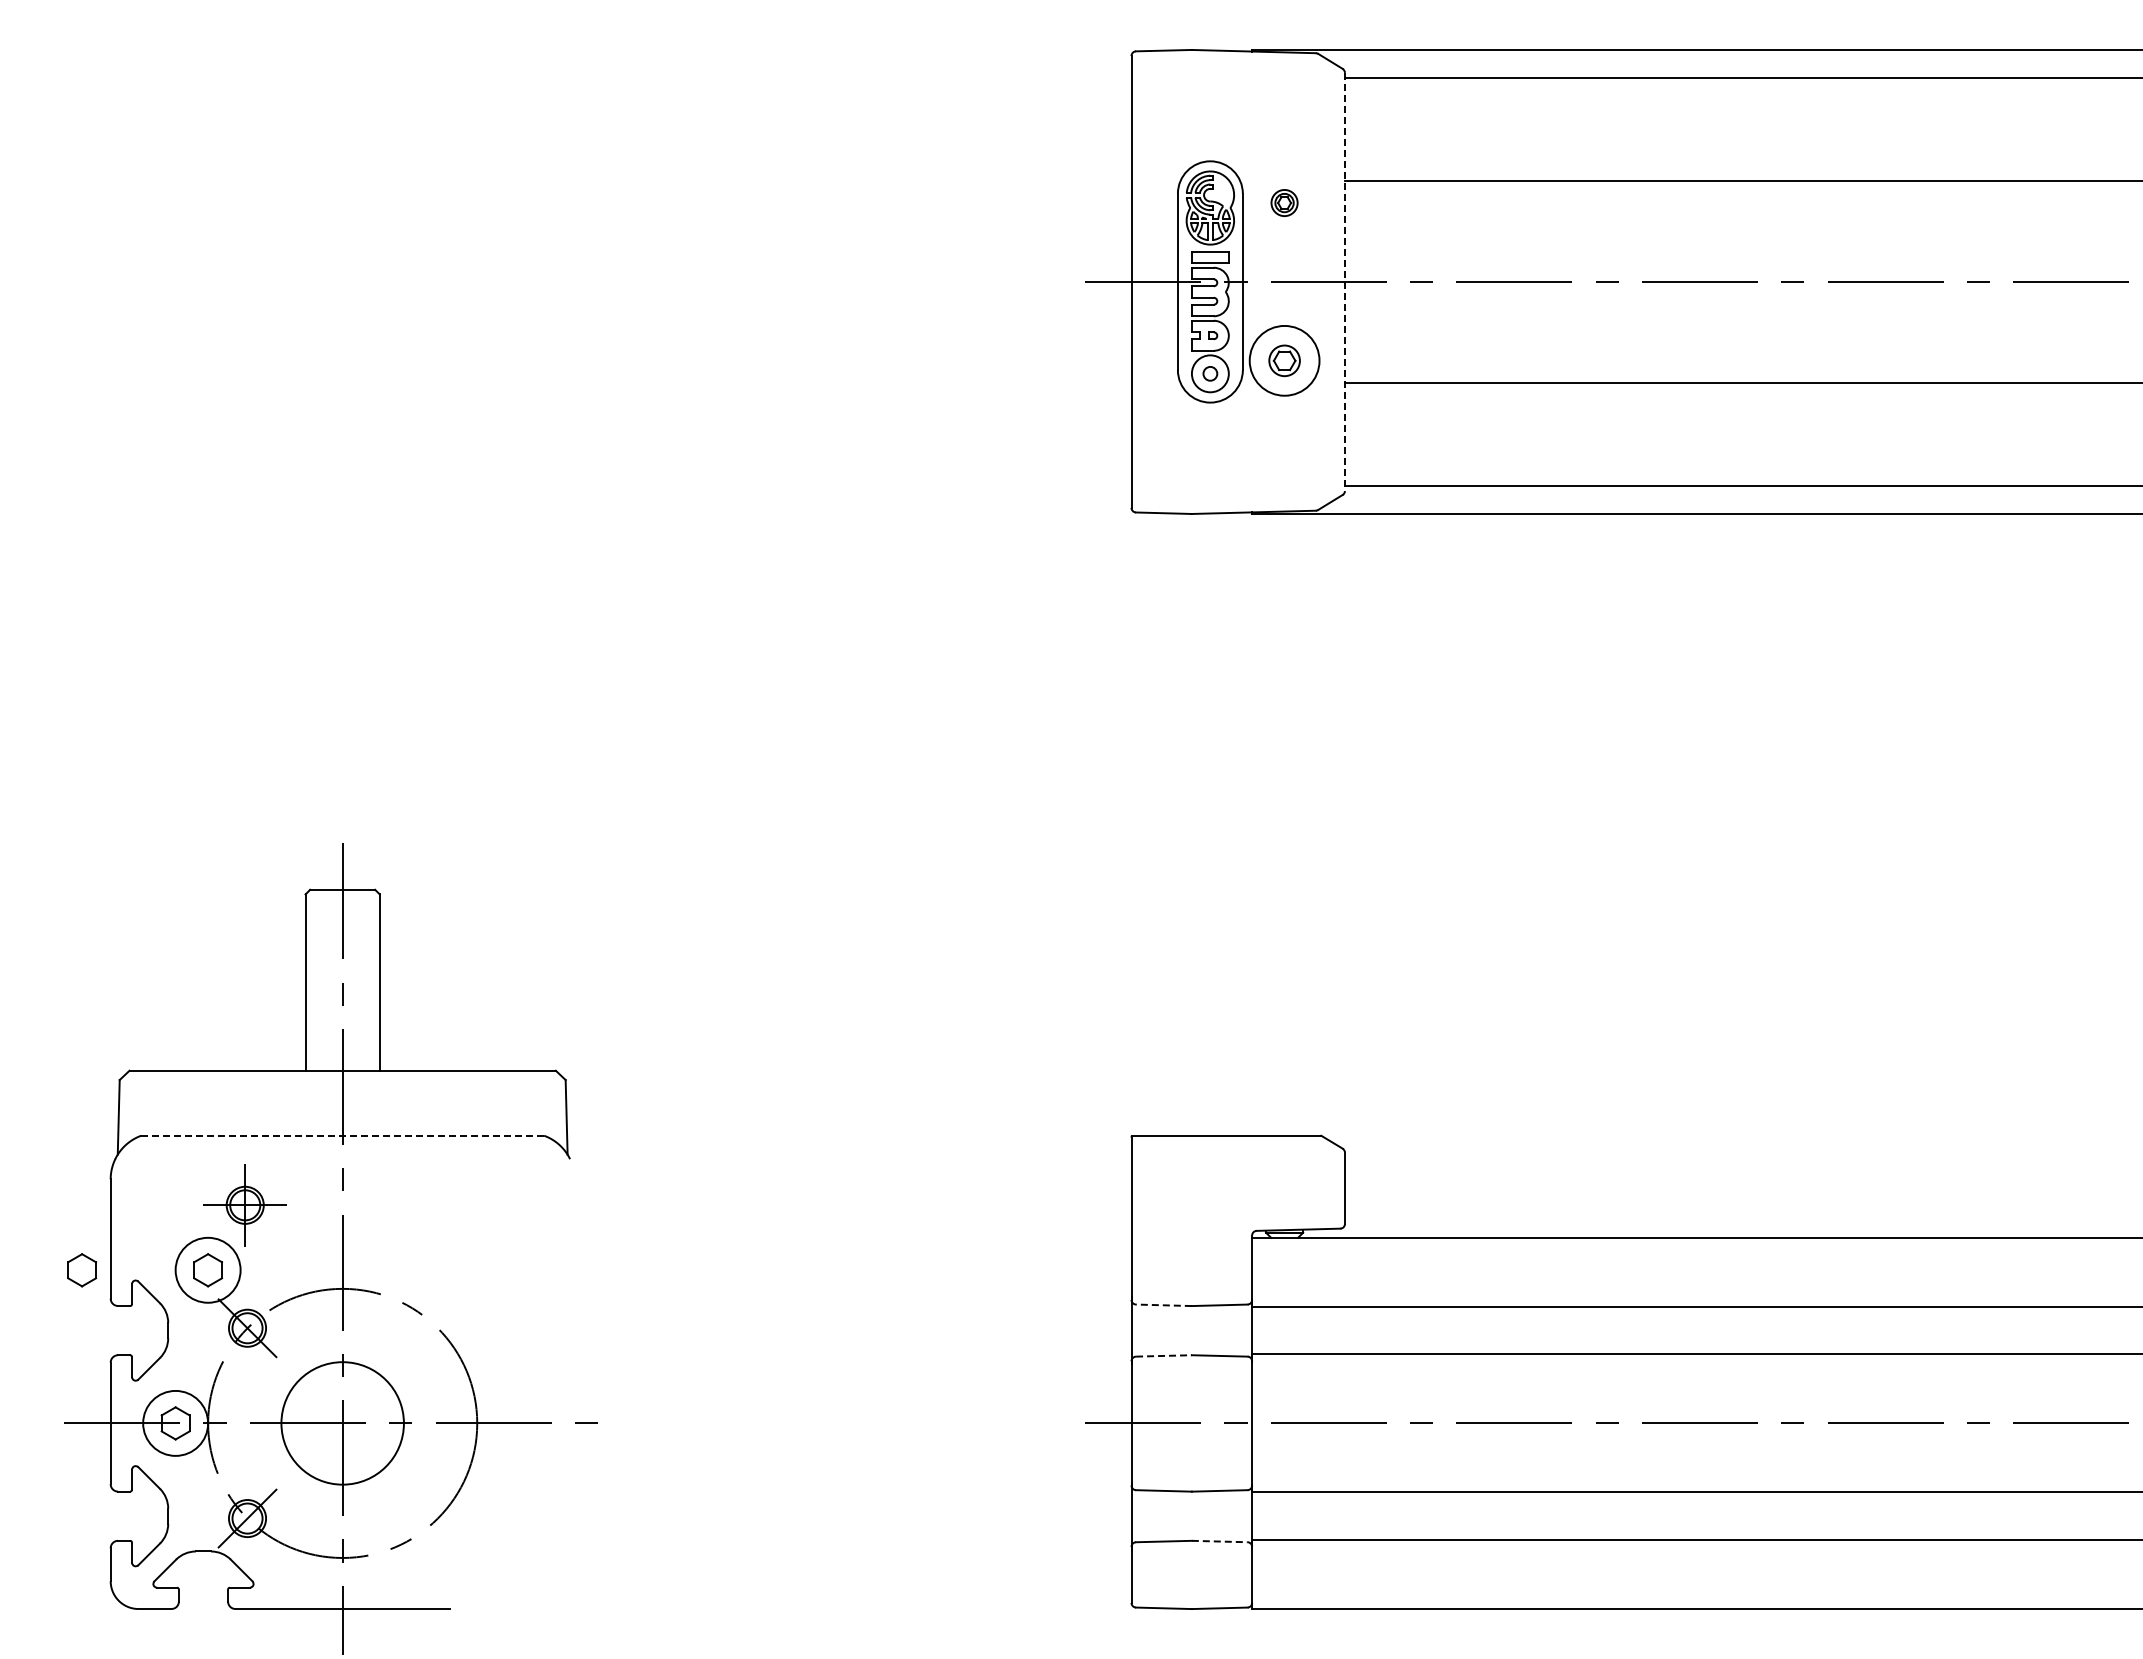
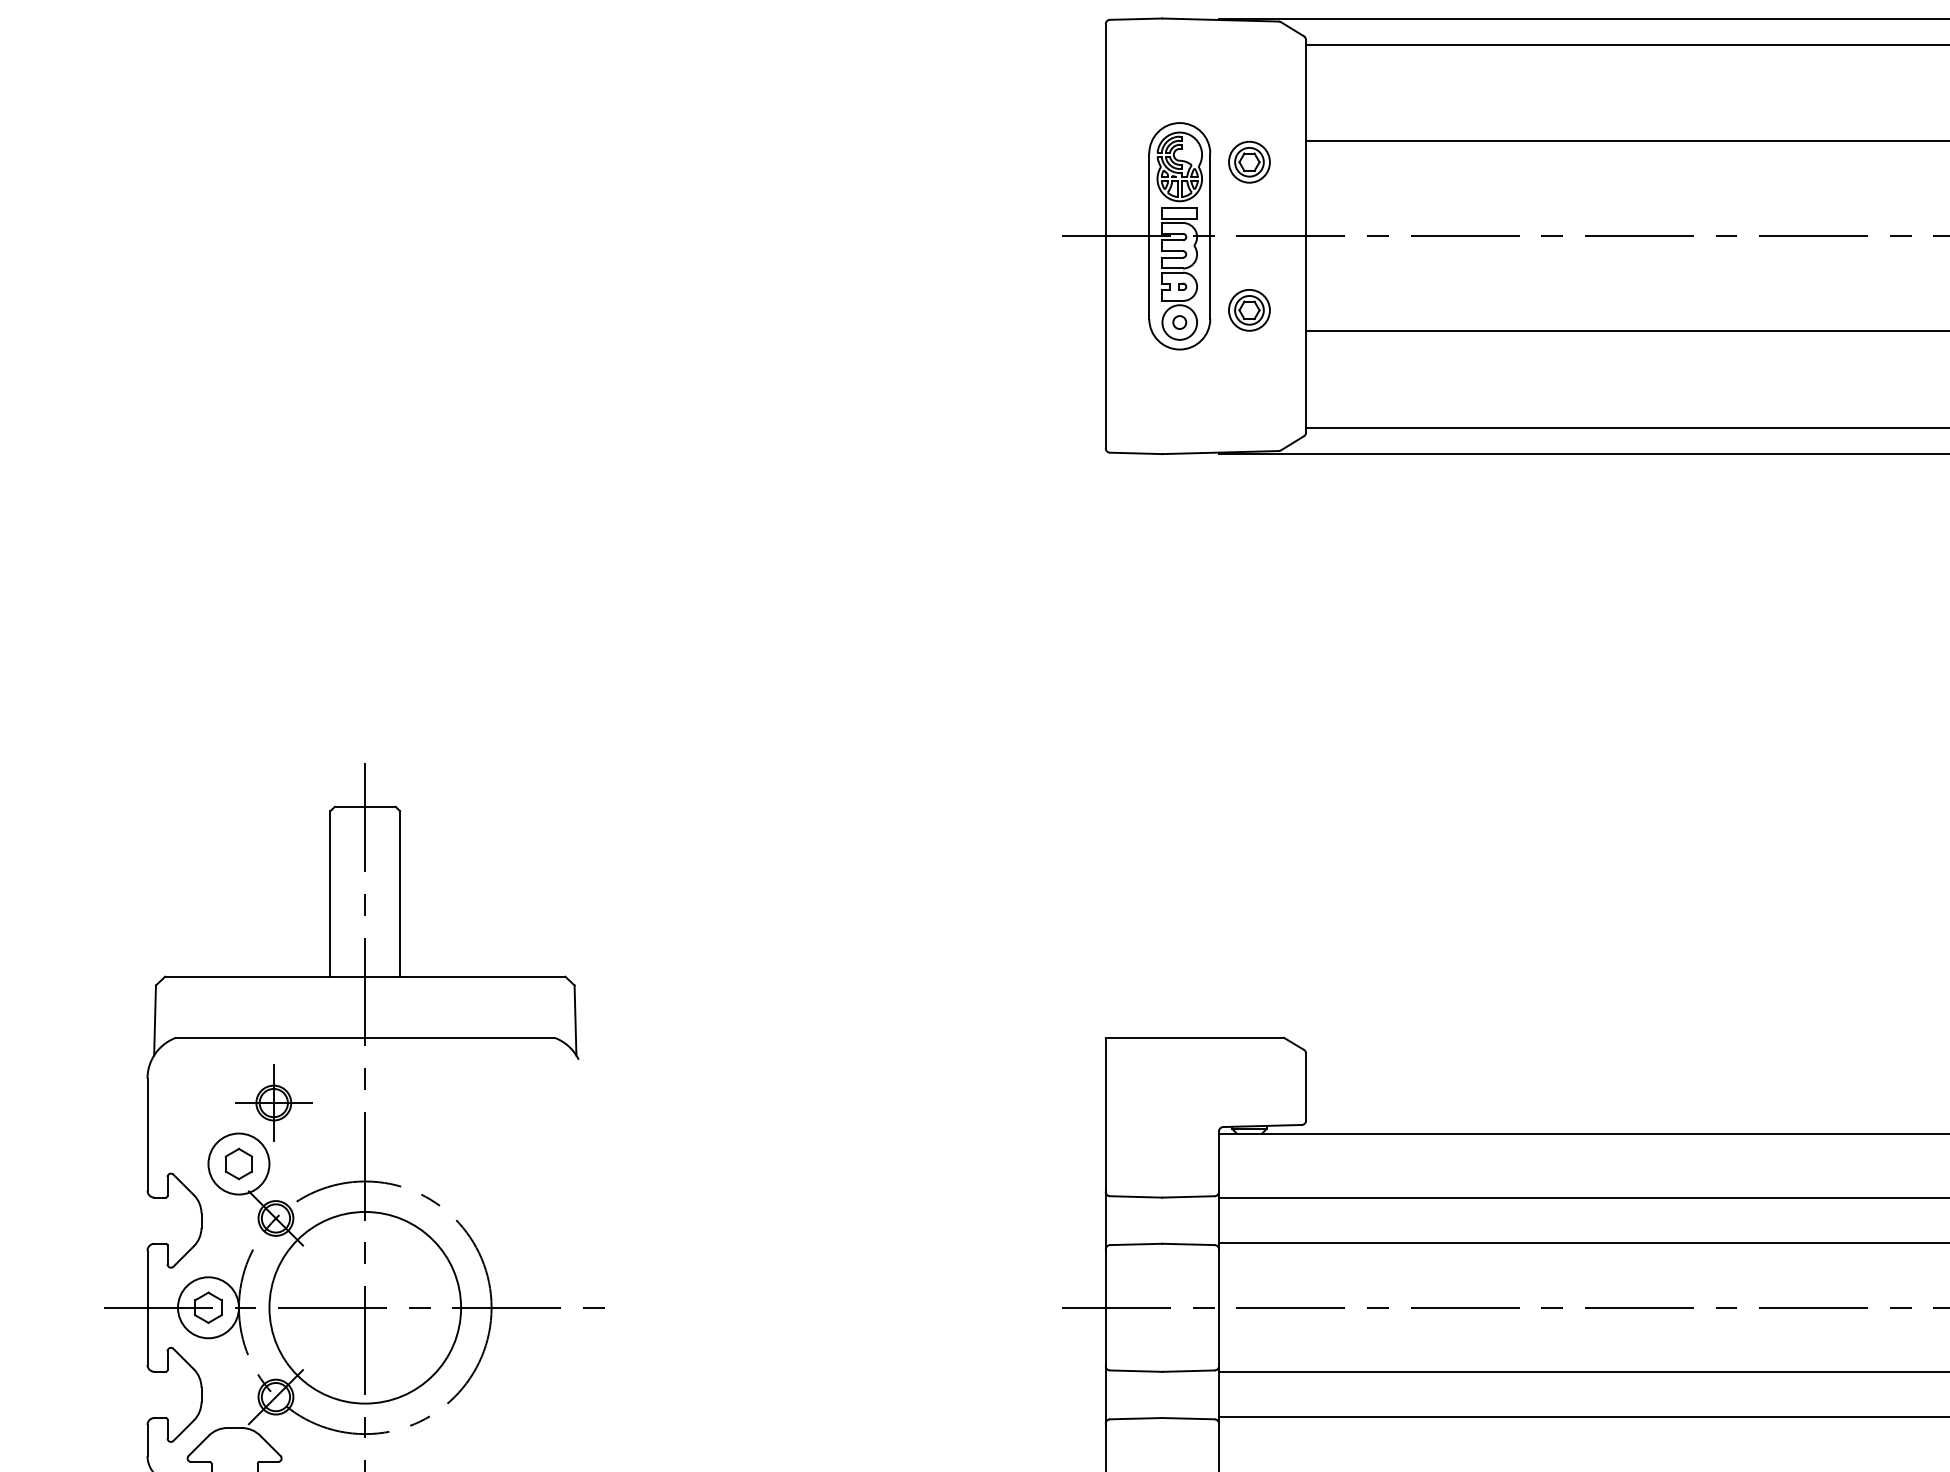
part: (1284, 202) -> (1249, 161), size x1.67
line: (1344, 282) -> (1305, 236), dashed -> solid
circle: (1284, 360) -> (1249, 310), size x0.62
line: (342, 1135) -> (365, 1037), dashed -> solid
part: (82, 1270) -> (121, 1164), removed
line: (1163, 1305) -> (1135, 1197), dashed -> solid
line: (1163, 1355) -> (1135, 1244), dashed -> solid
circle: (342, 1423) -> (365, 1307), size x1.67
line: (1219, 1541) -> (1188, 1418), dashed -> solid

